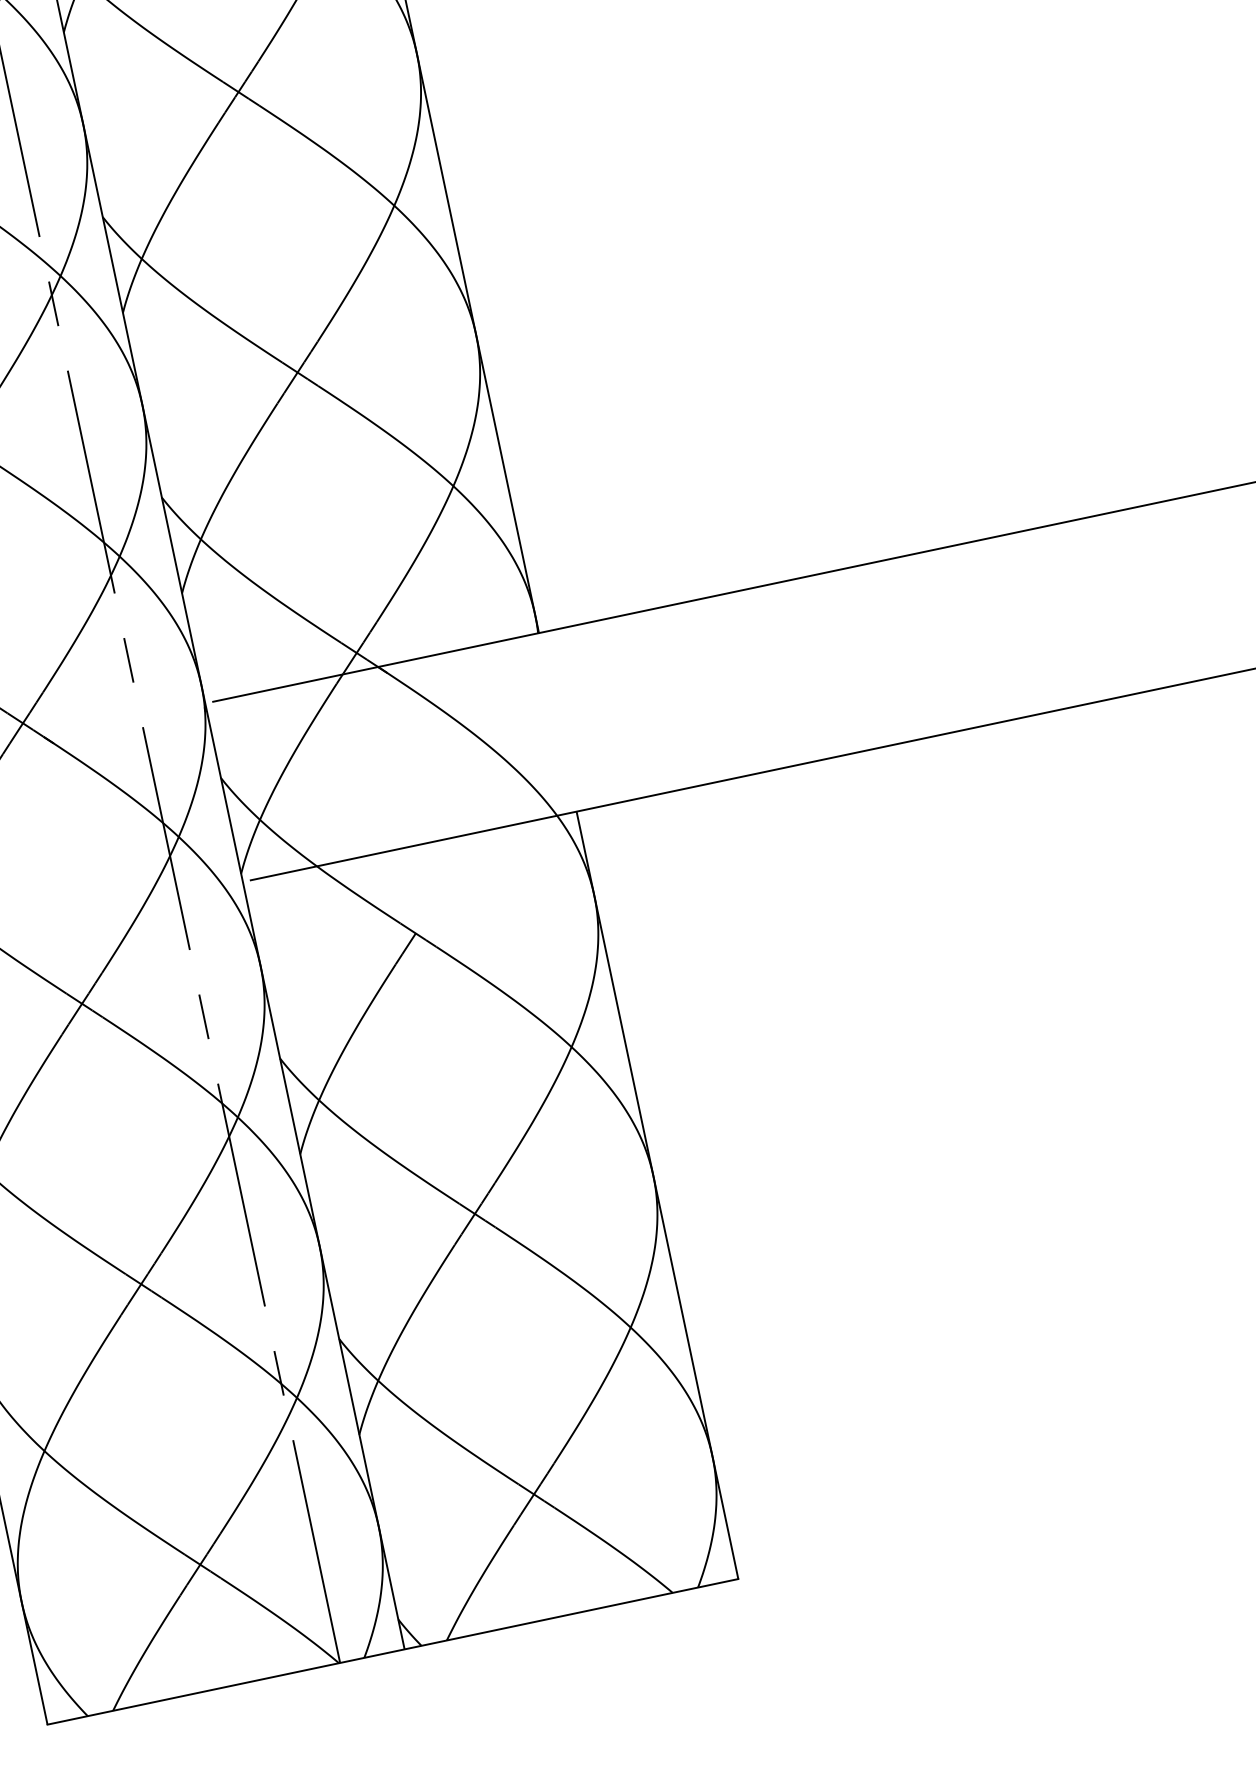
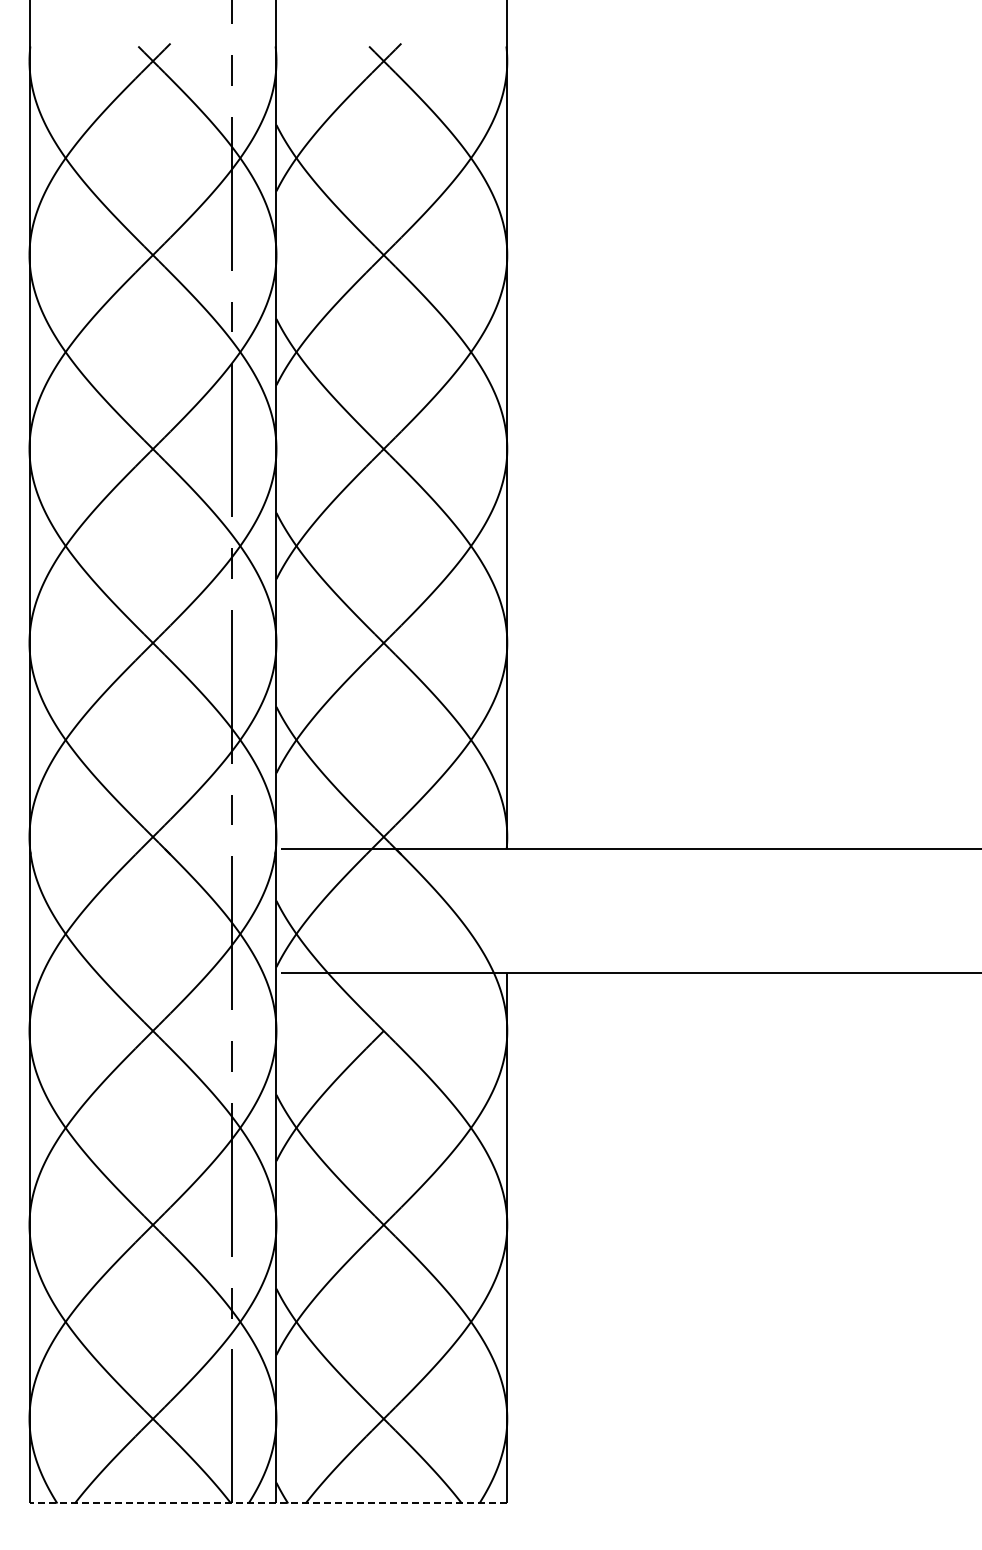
line: (393, 1651) -> (268, 1503), solid -> dashed

